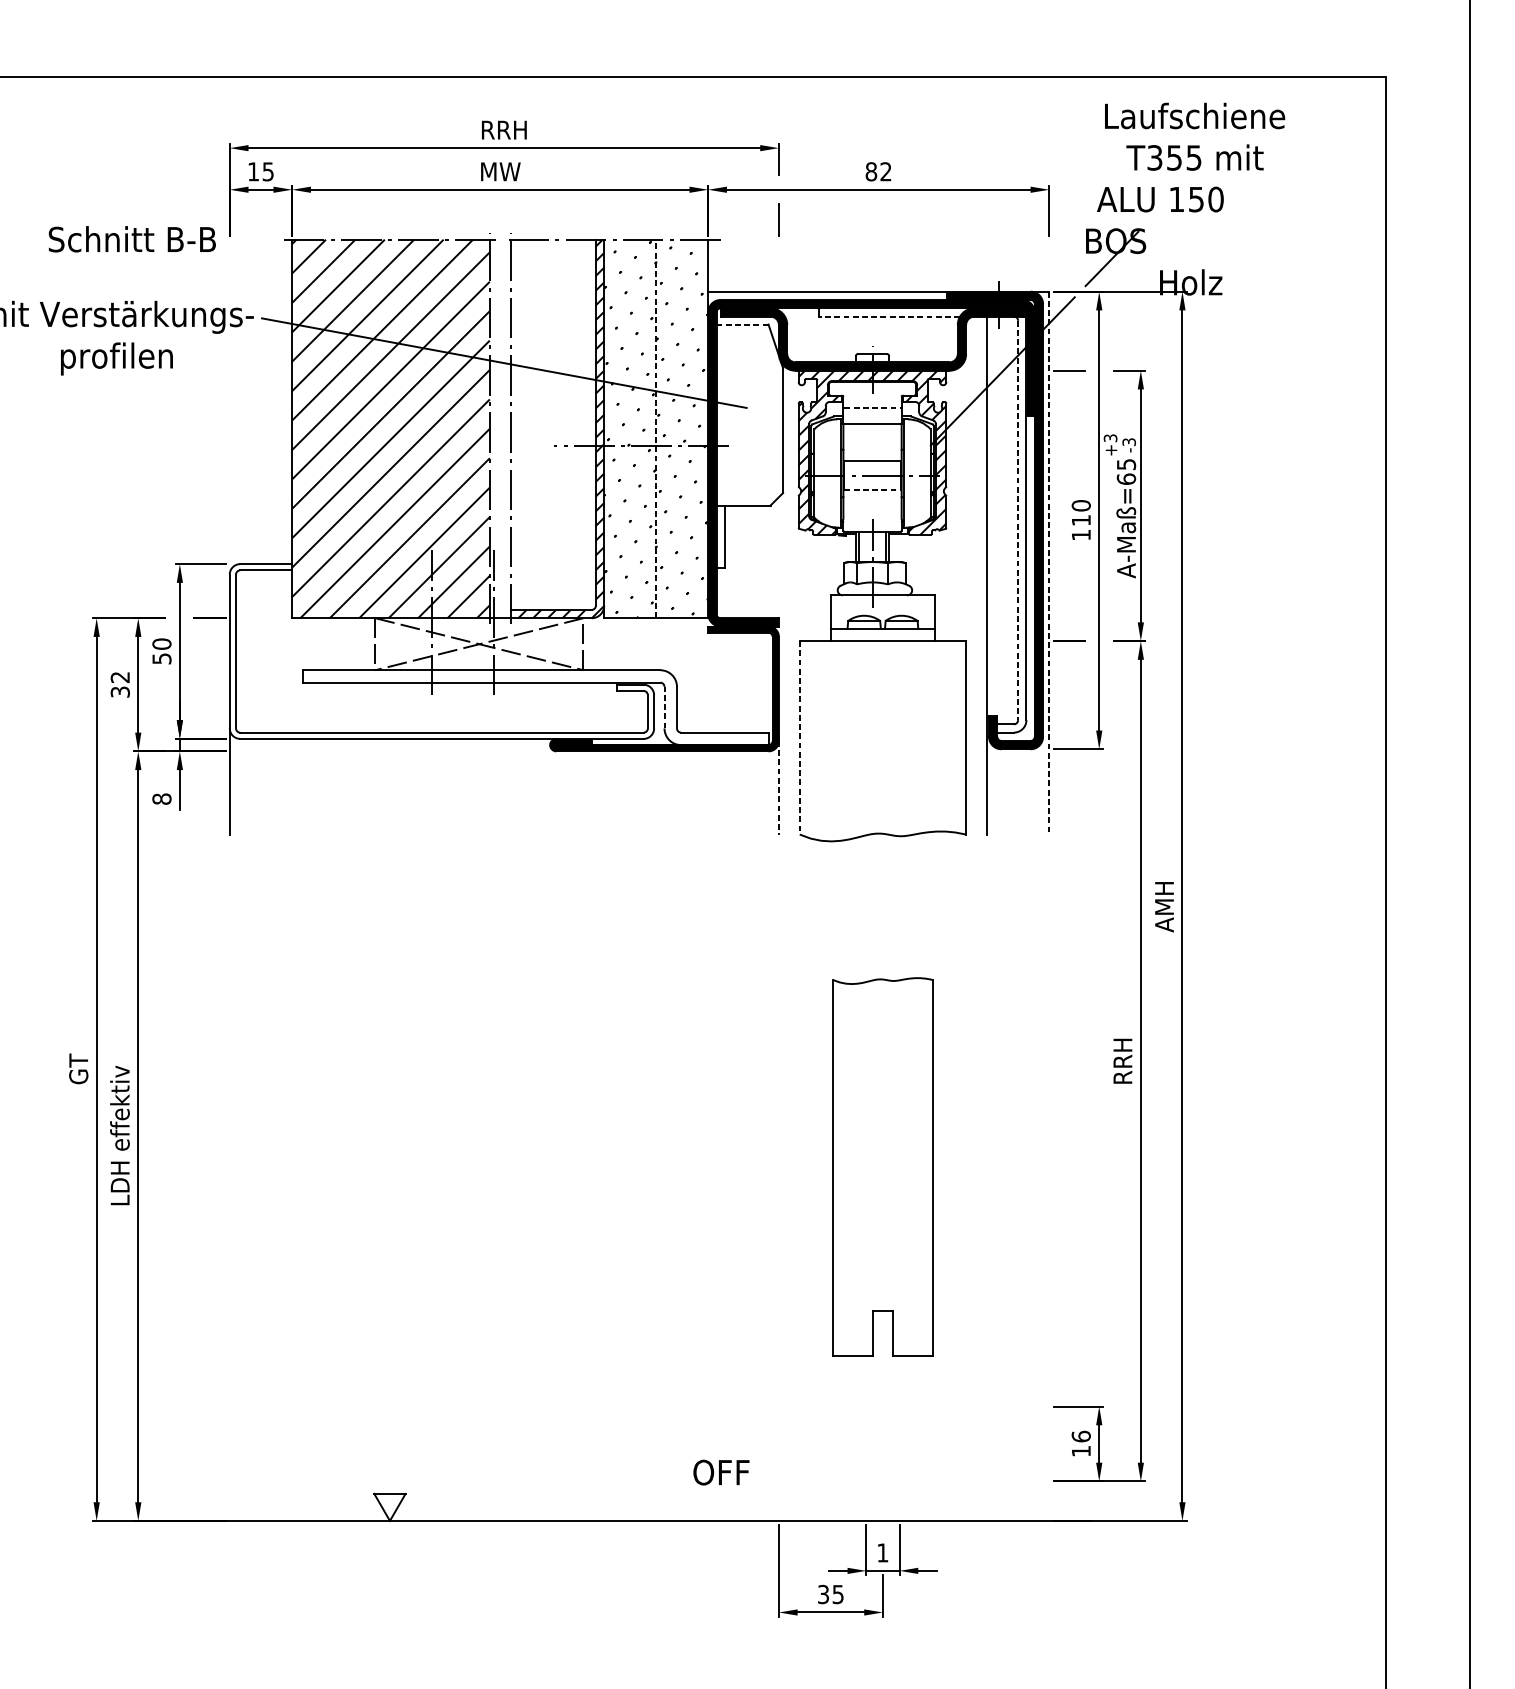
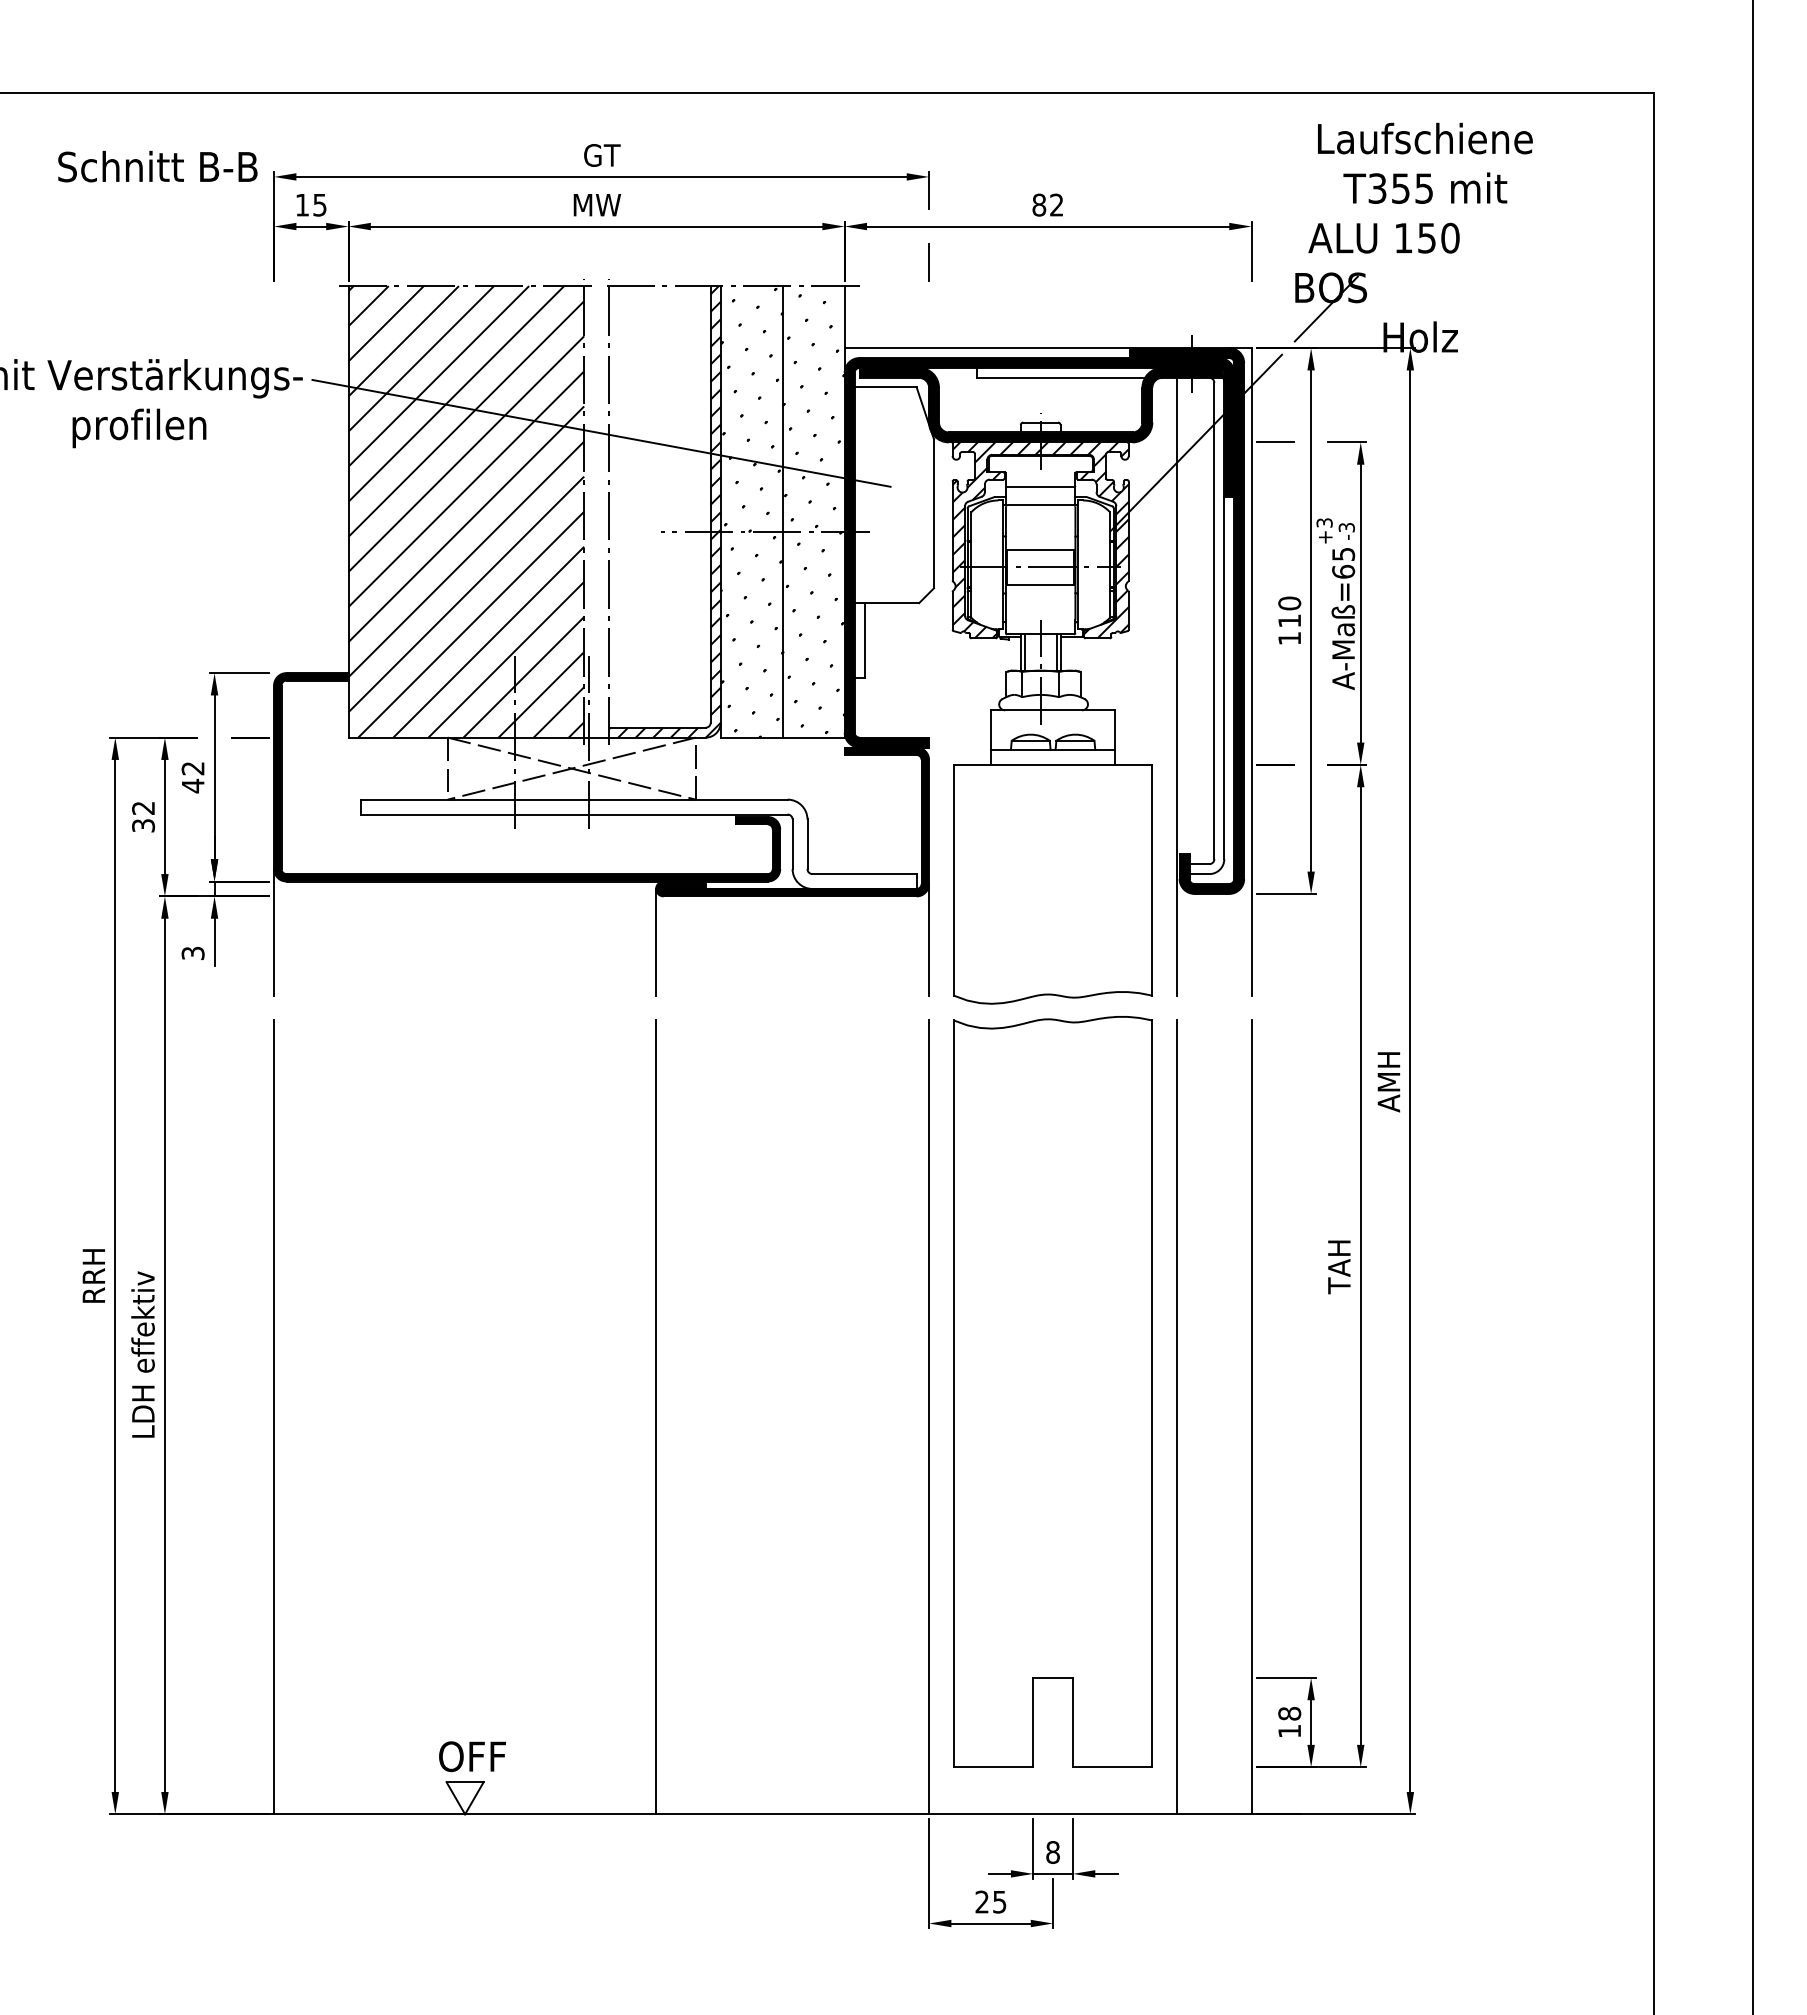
text: (504, 130) -> (601, 155), RRH -> GT
text: (132, 239) -> (157, 166), moved
line: (889, 316) -> (1060, 377), dashed -> solid
line: (742, 324) -> (885, 387), dashed -> solid
line: (873, 408) -> (1041, 487), dashed -> solid
line: (656, 428) -> (782, 511), dashed -> solid
line: (873, 489) -> (1041, 584), dashed -> solid
line: (1018, 520) -> (1214, 621), dashed -> solid
line: (1049, 562) -> (1251, 671), dashed -> solid
text: (161, 651) -> (192, 777), 50 -> 42
fill: (442, 651) -> (527, 777), added
line: (664, 707) -> (792, 844), dashed -> solid
line: (799, 738) -> (953, 880), dashed -> solid
line: (779, 787) -> (929, 939), dashed -> solid
line: (550, 789) -> (656, 941), added
text: (161, 799) -> (192, 953), 8 -> 3
text: (1123, 1061) -> (1339, 1266), RRH -> TAH
text: (78, 1069) -> (93, 1275), GT -> RRH
part: (882, 1166) -> (1052, 1391), size x1.67
line: (230, 1188) -> (274, 1417), added
line: (550, 1188) -> (656, 1417), added
line: (779, 1188) -> (929, 1417), added
line: (987, 1188) -> (1177, 1417), added
line: (1049, 1188) -> (1251, 1417), added
text: (1081, 1436) -> (1289, 1713), 16 -> 18
text: (721, 1472) -> (472, 1756), moved
text: (882, 1552) -> (1052, 1852), 1 -> 8
text: (822, 1594) -> (981, 1901), 35 -> 25

